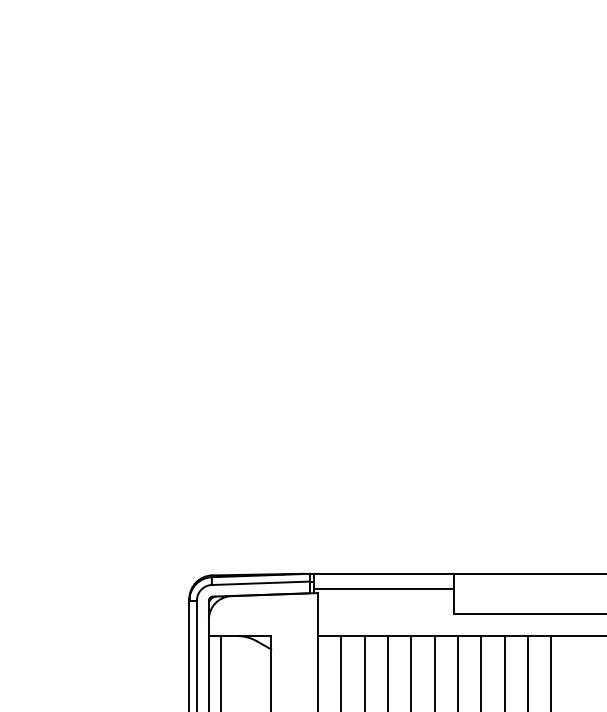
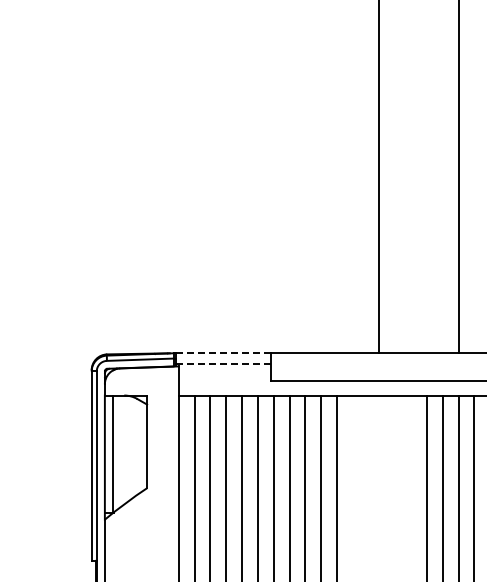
line: (383, 574) -> (223, 353), solid -> dashed
line: (383, 588) -> (223, 363), solid -> dashed

